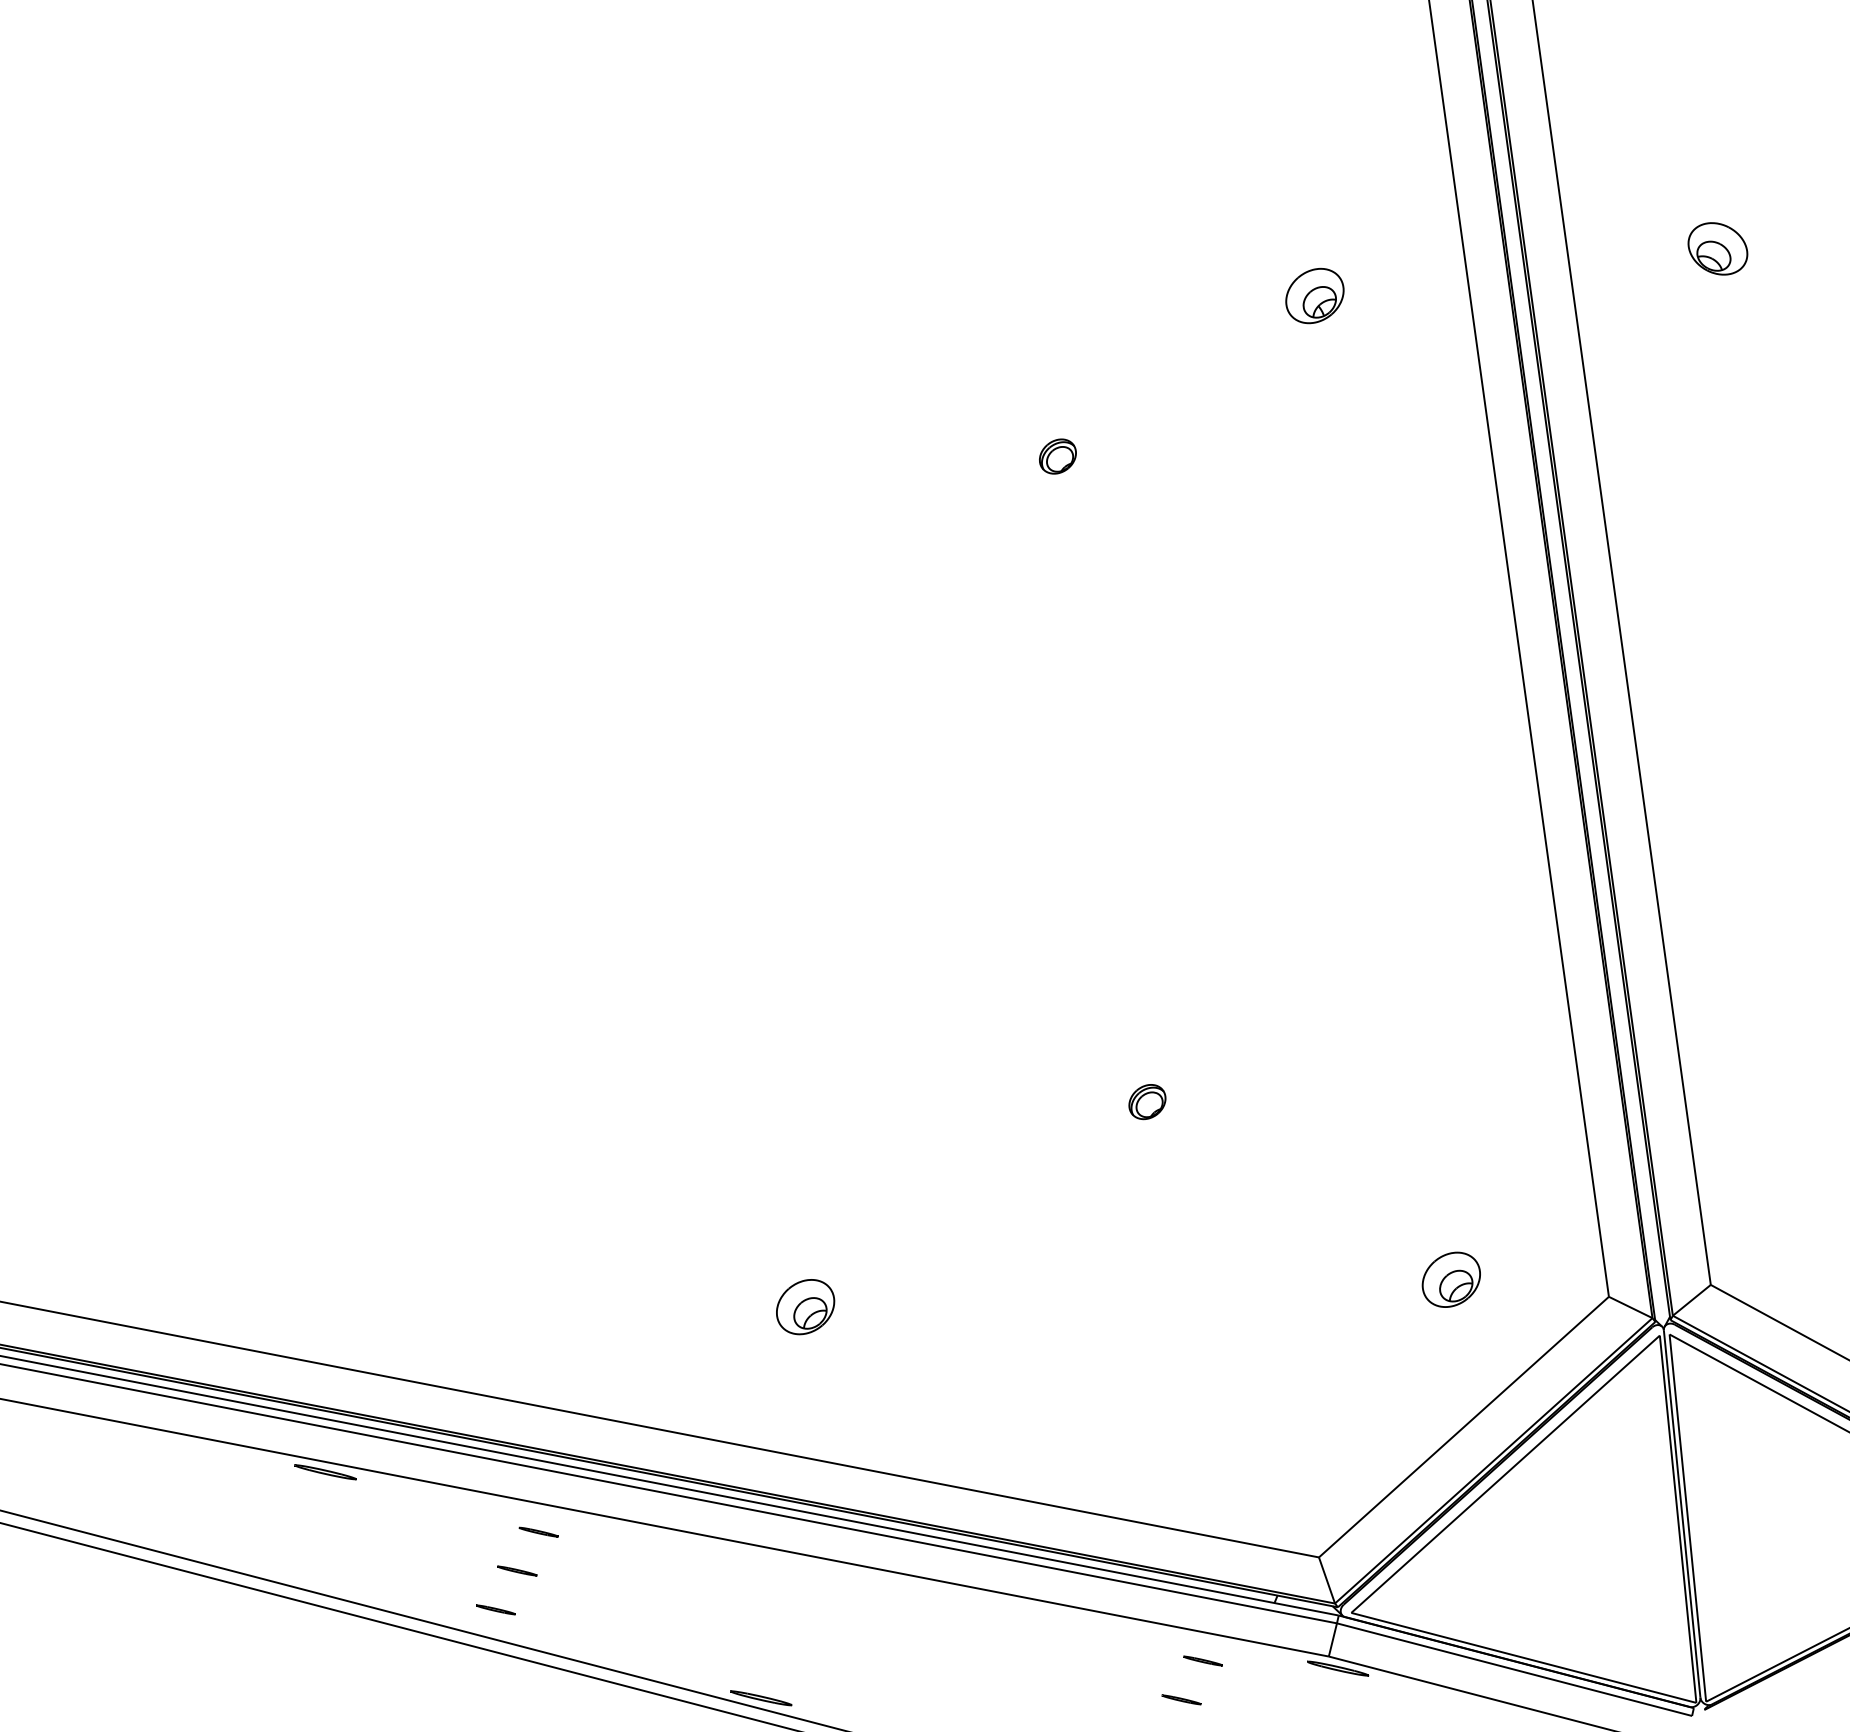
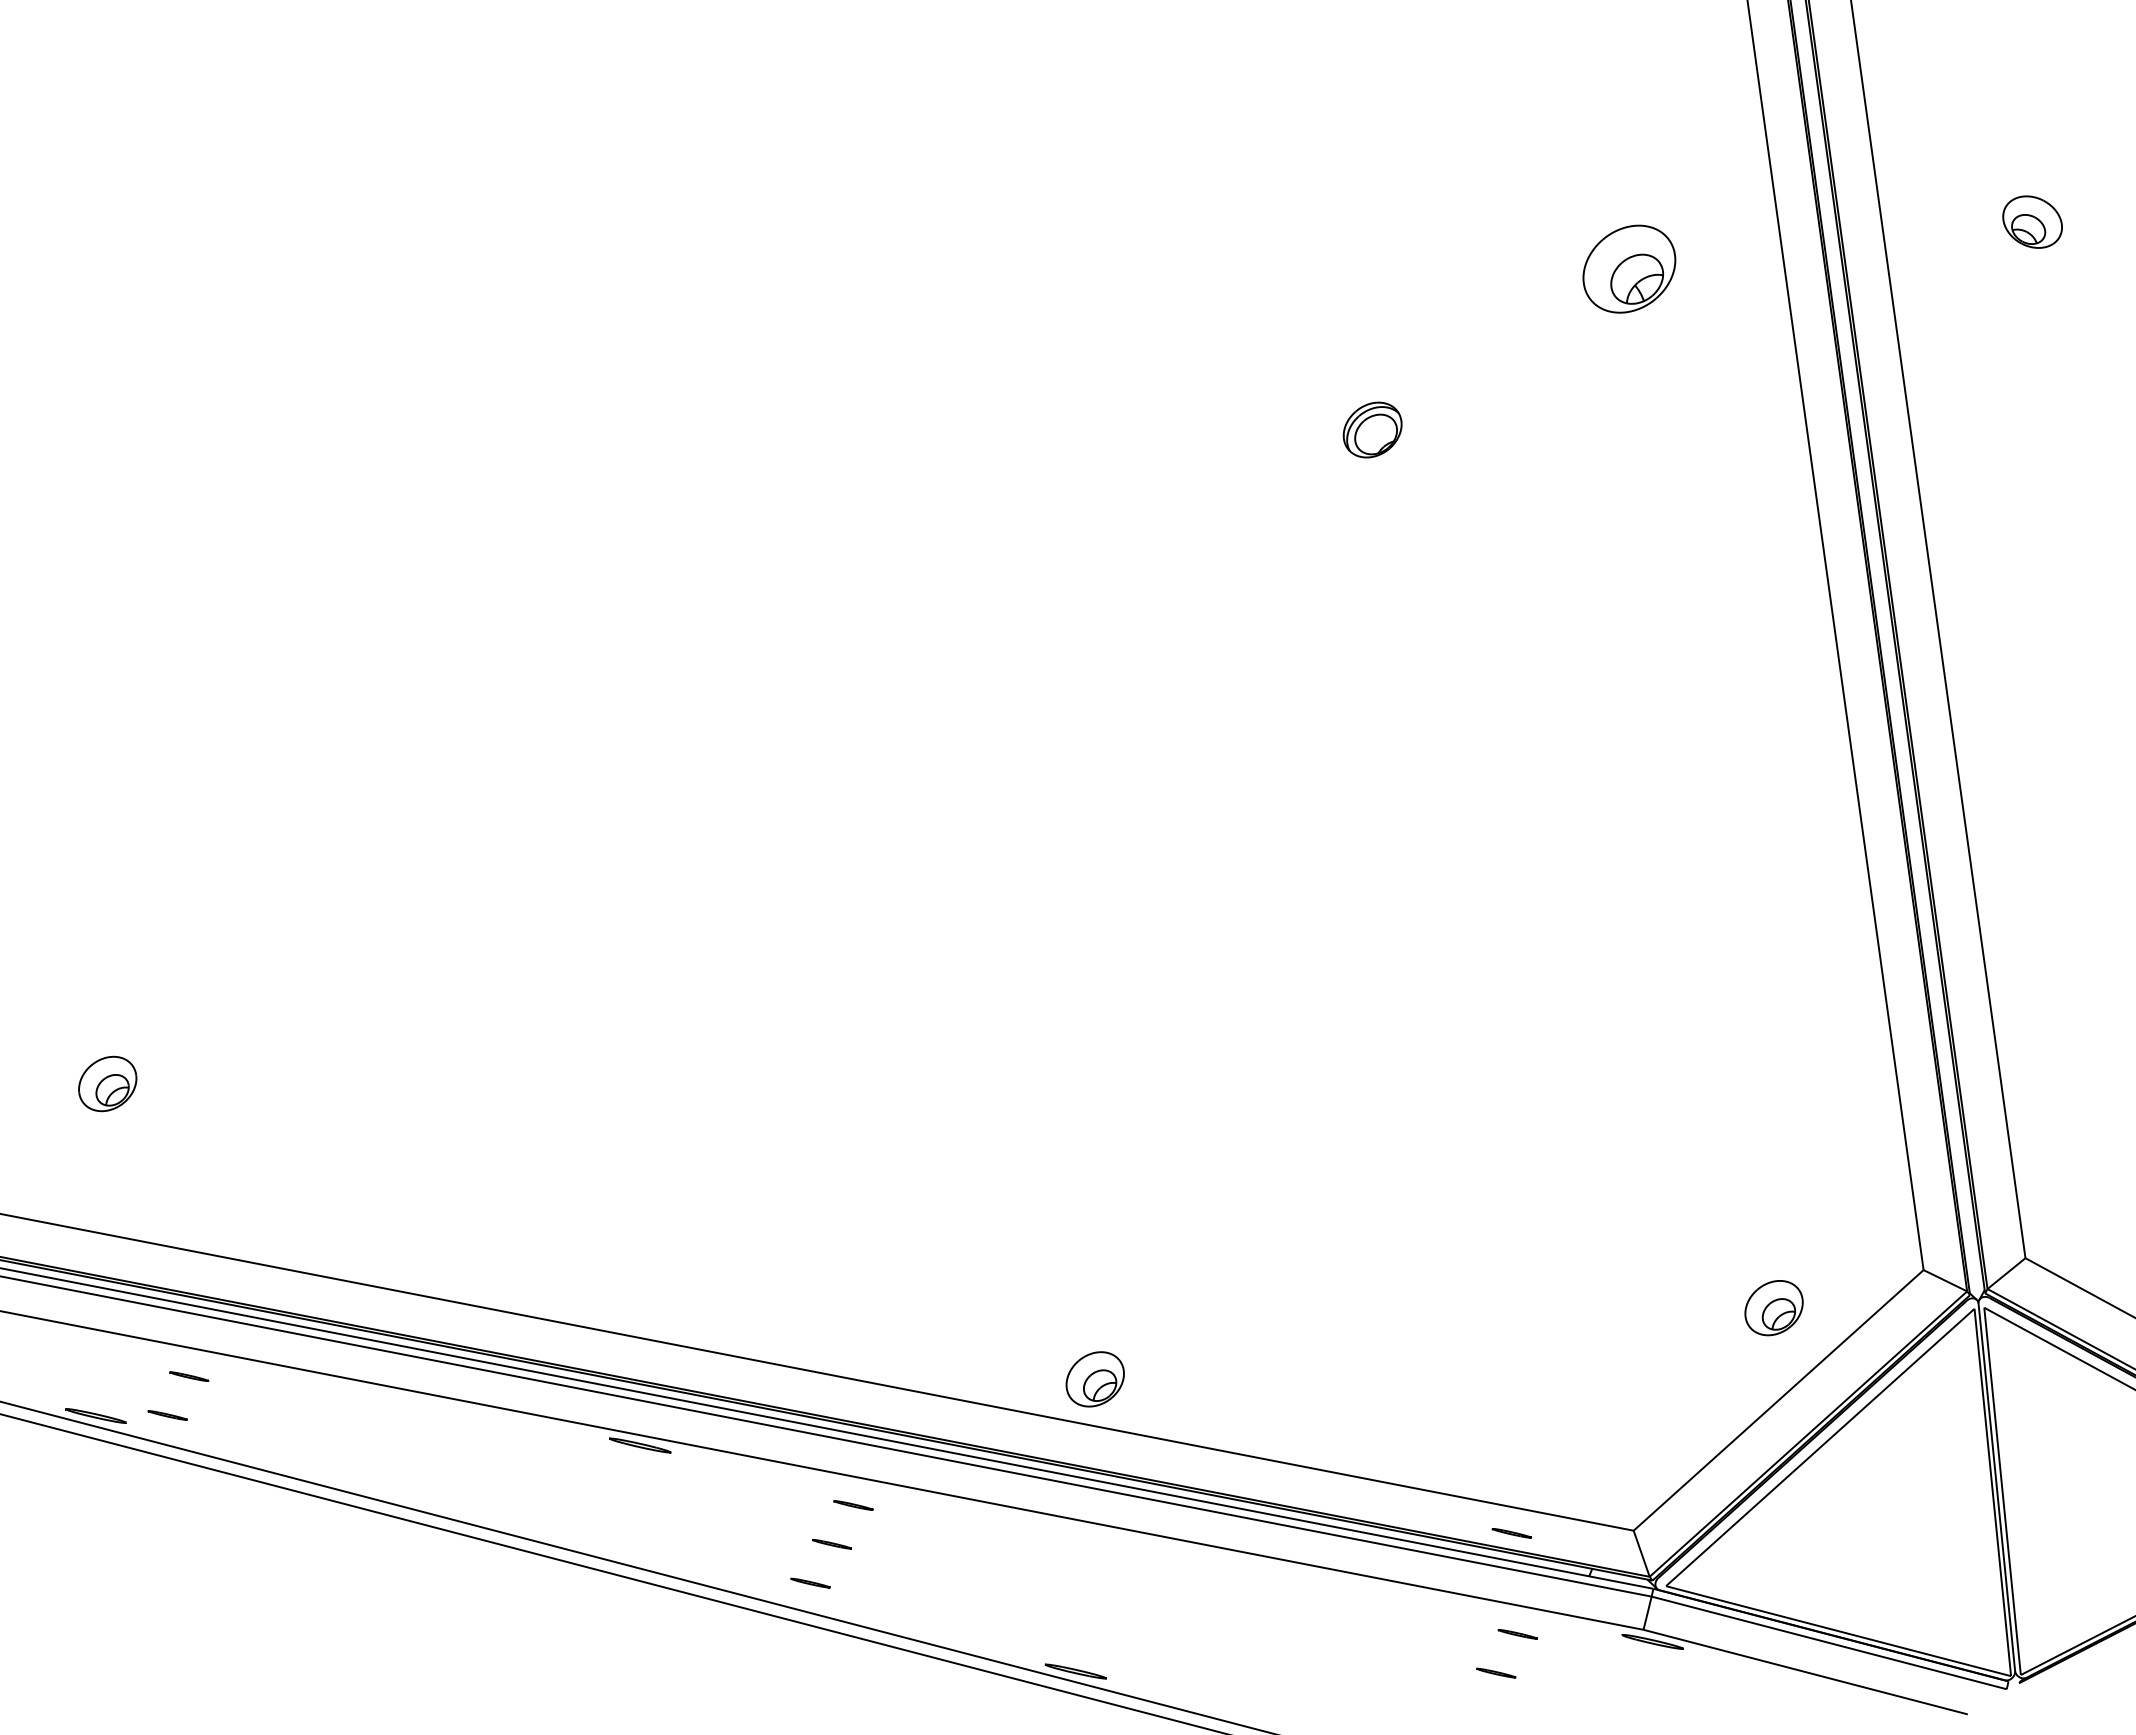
part: (1314, 296) -> (1629, 269), size x1.6
part: (1057, 456) -> (1372, 429), size x1.6
part: (1147, 1102) -> (1462, 1075), removed
part: (1450, 1280) -> (1773, 1308), moved
part: (804, 1307) -> (1094, 1379), moved
part: (1196, 1560) -> (1511, 1533), added

